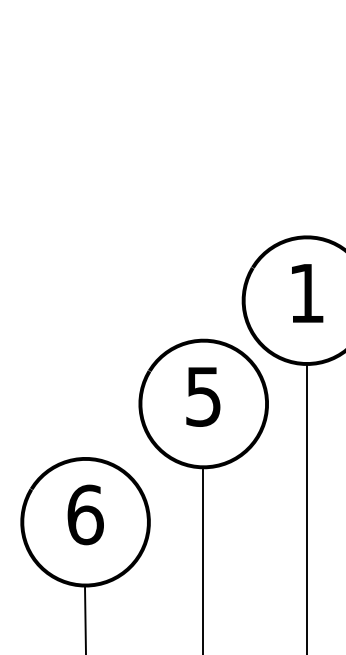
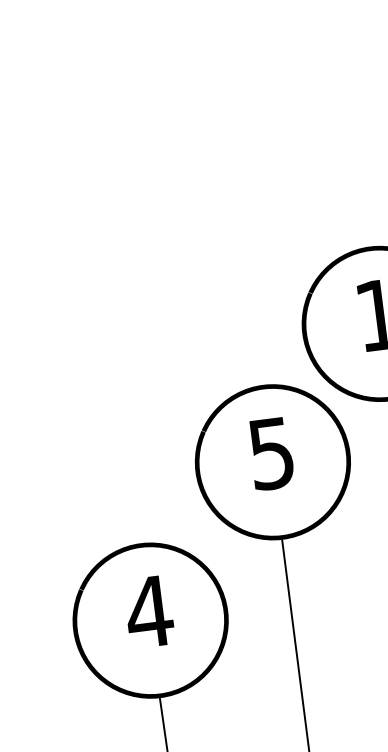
text: (85, 514) -> (149, 611), 6 -> 4

